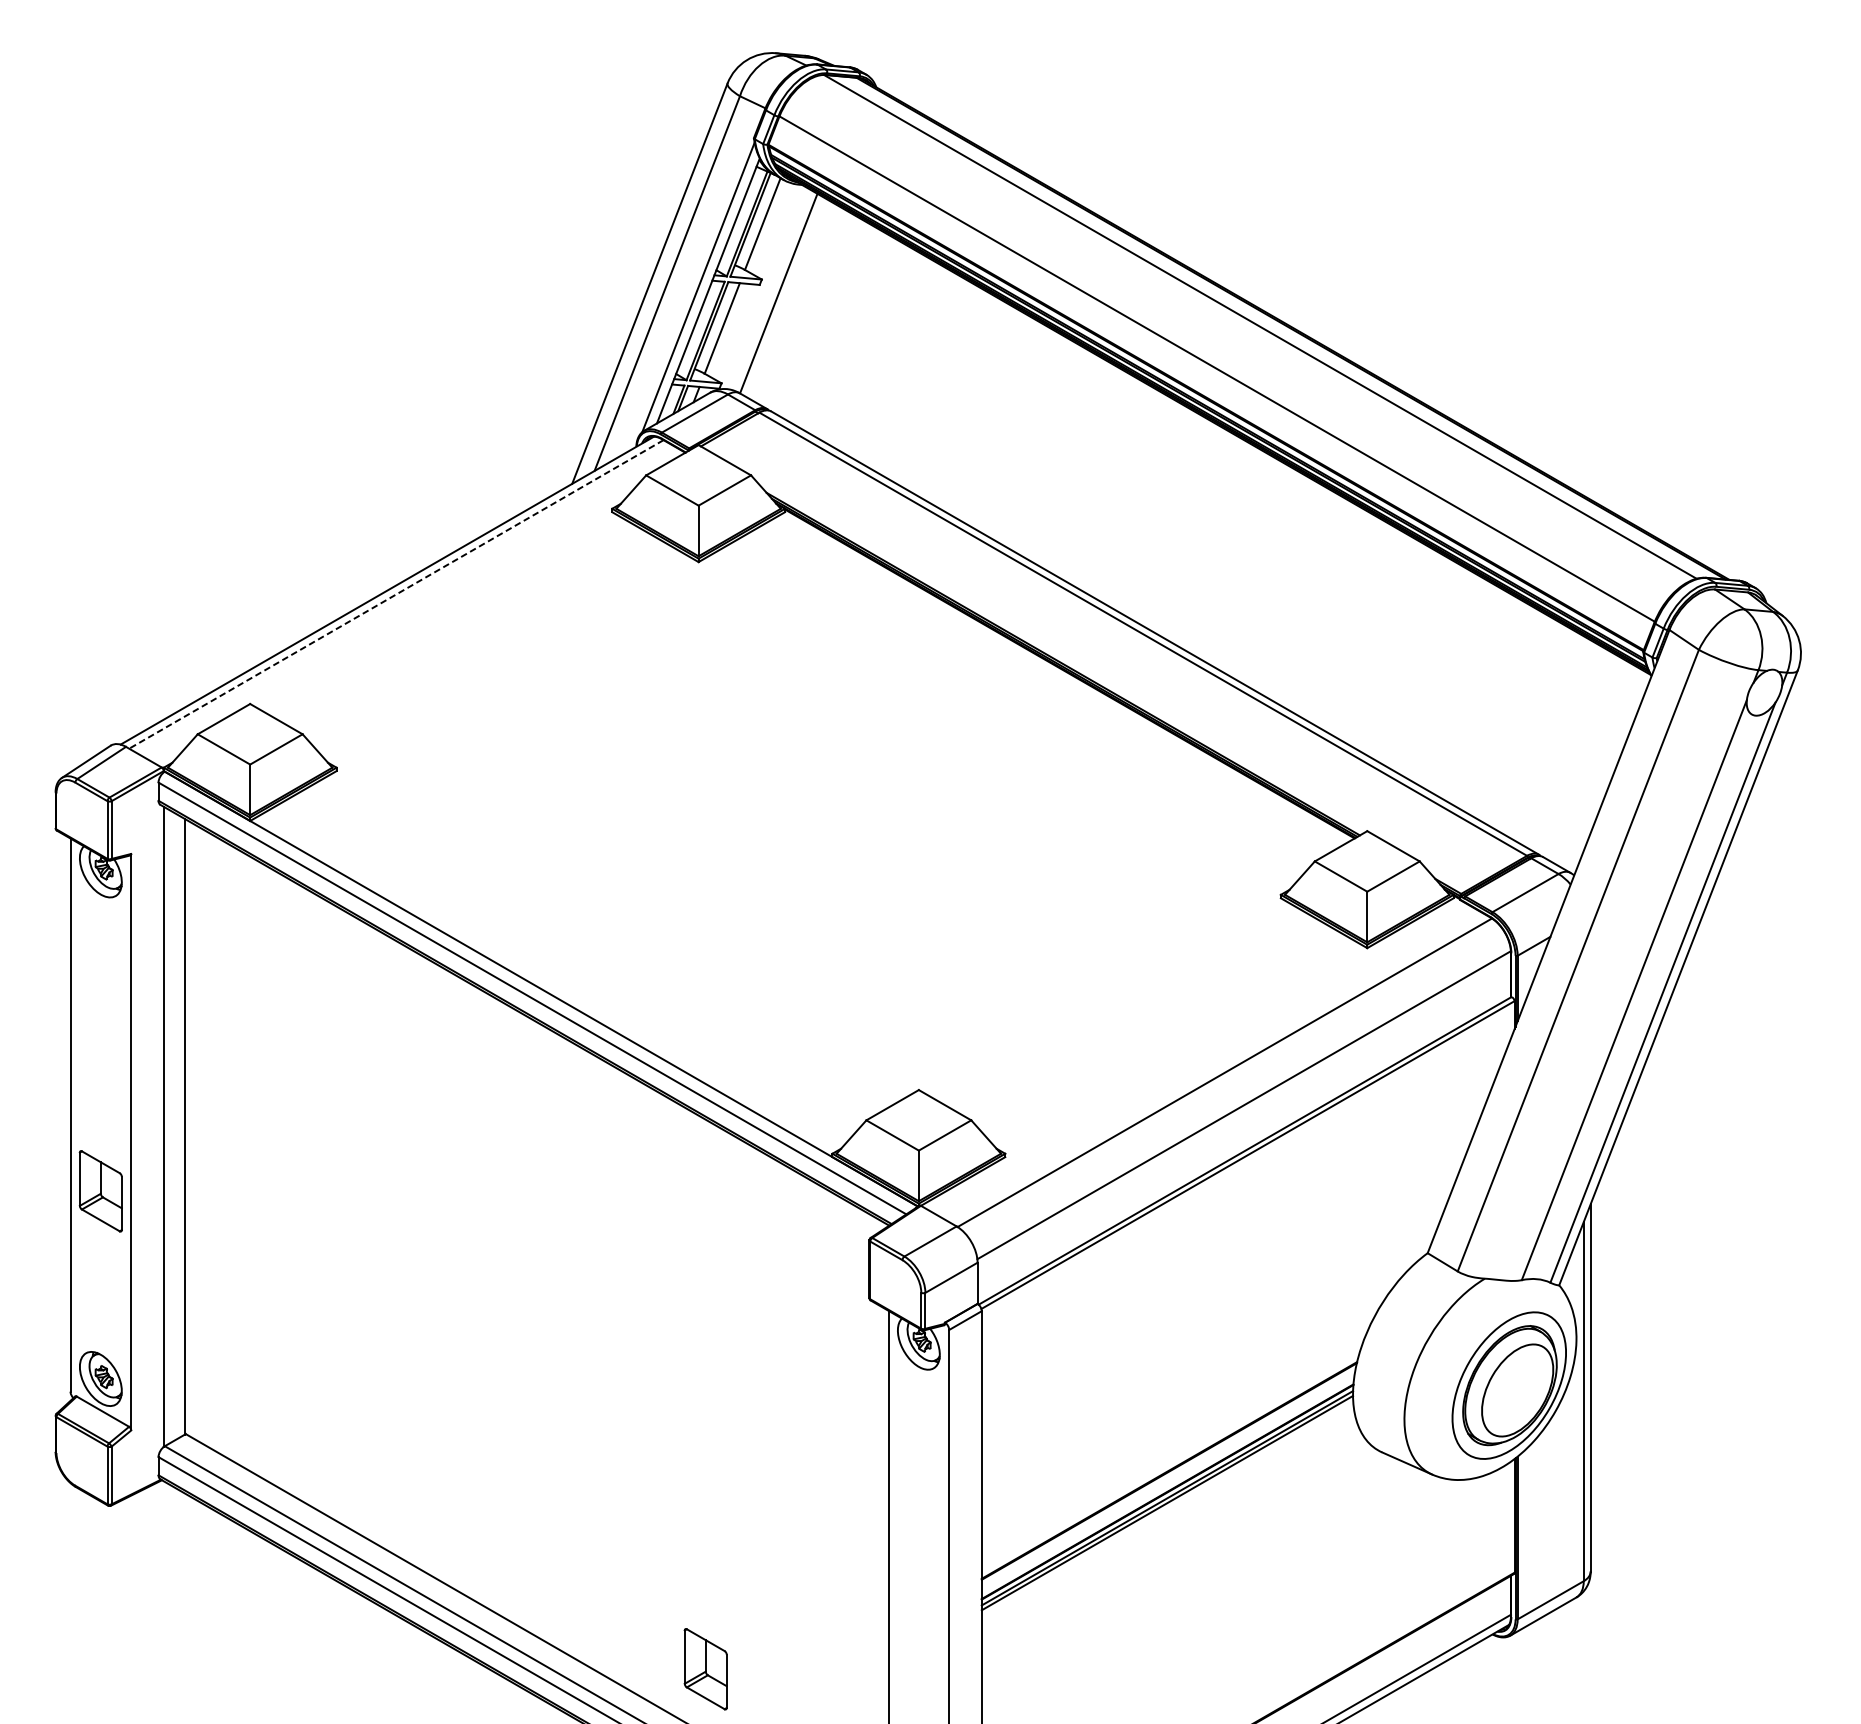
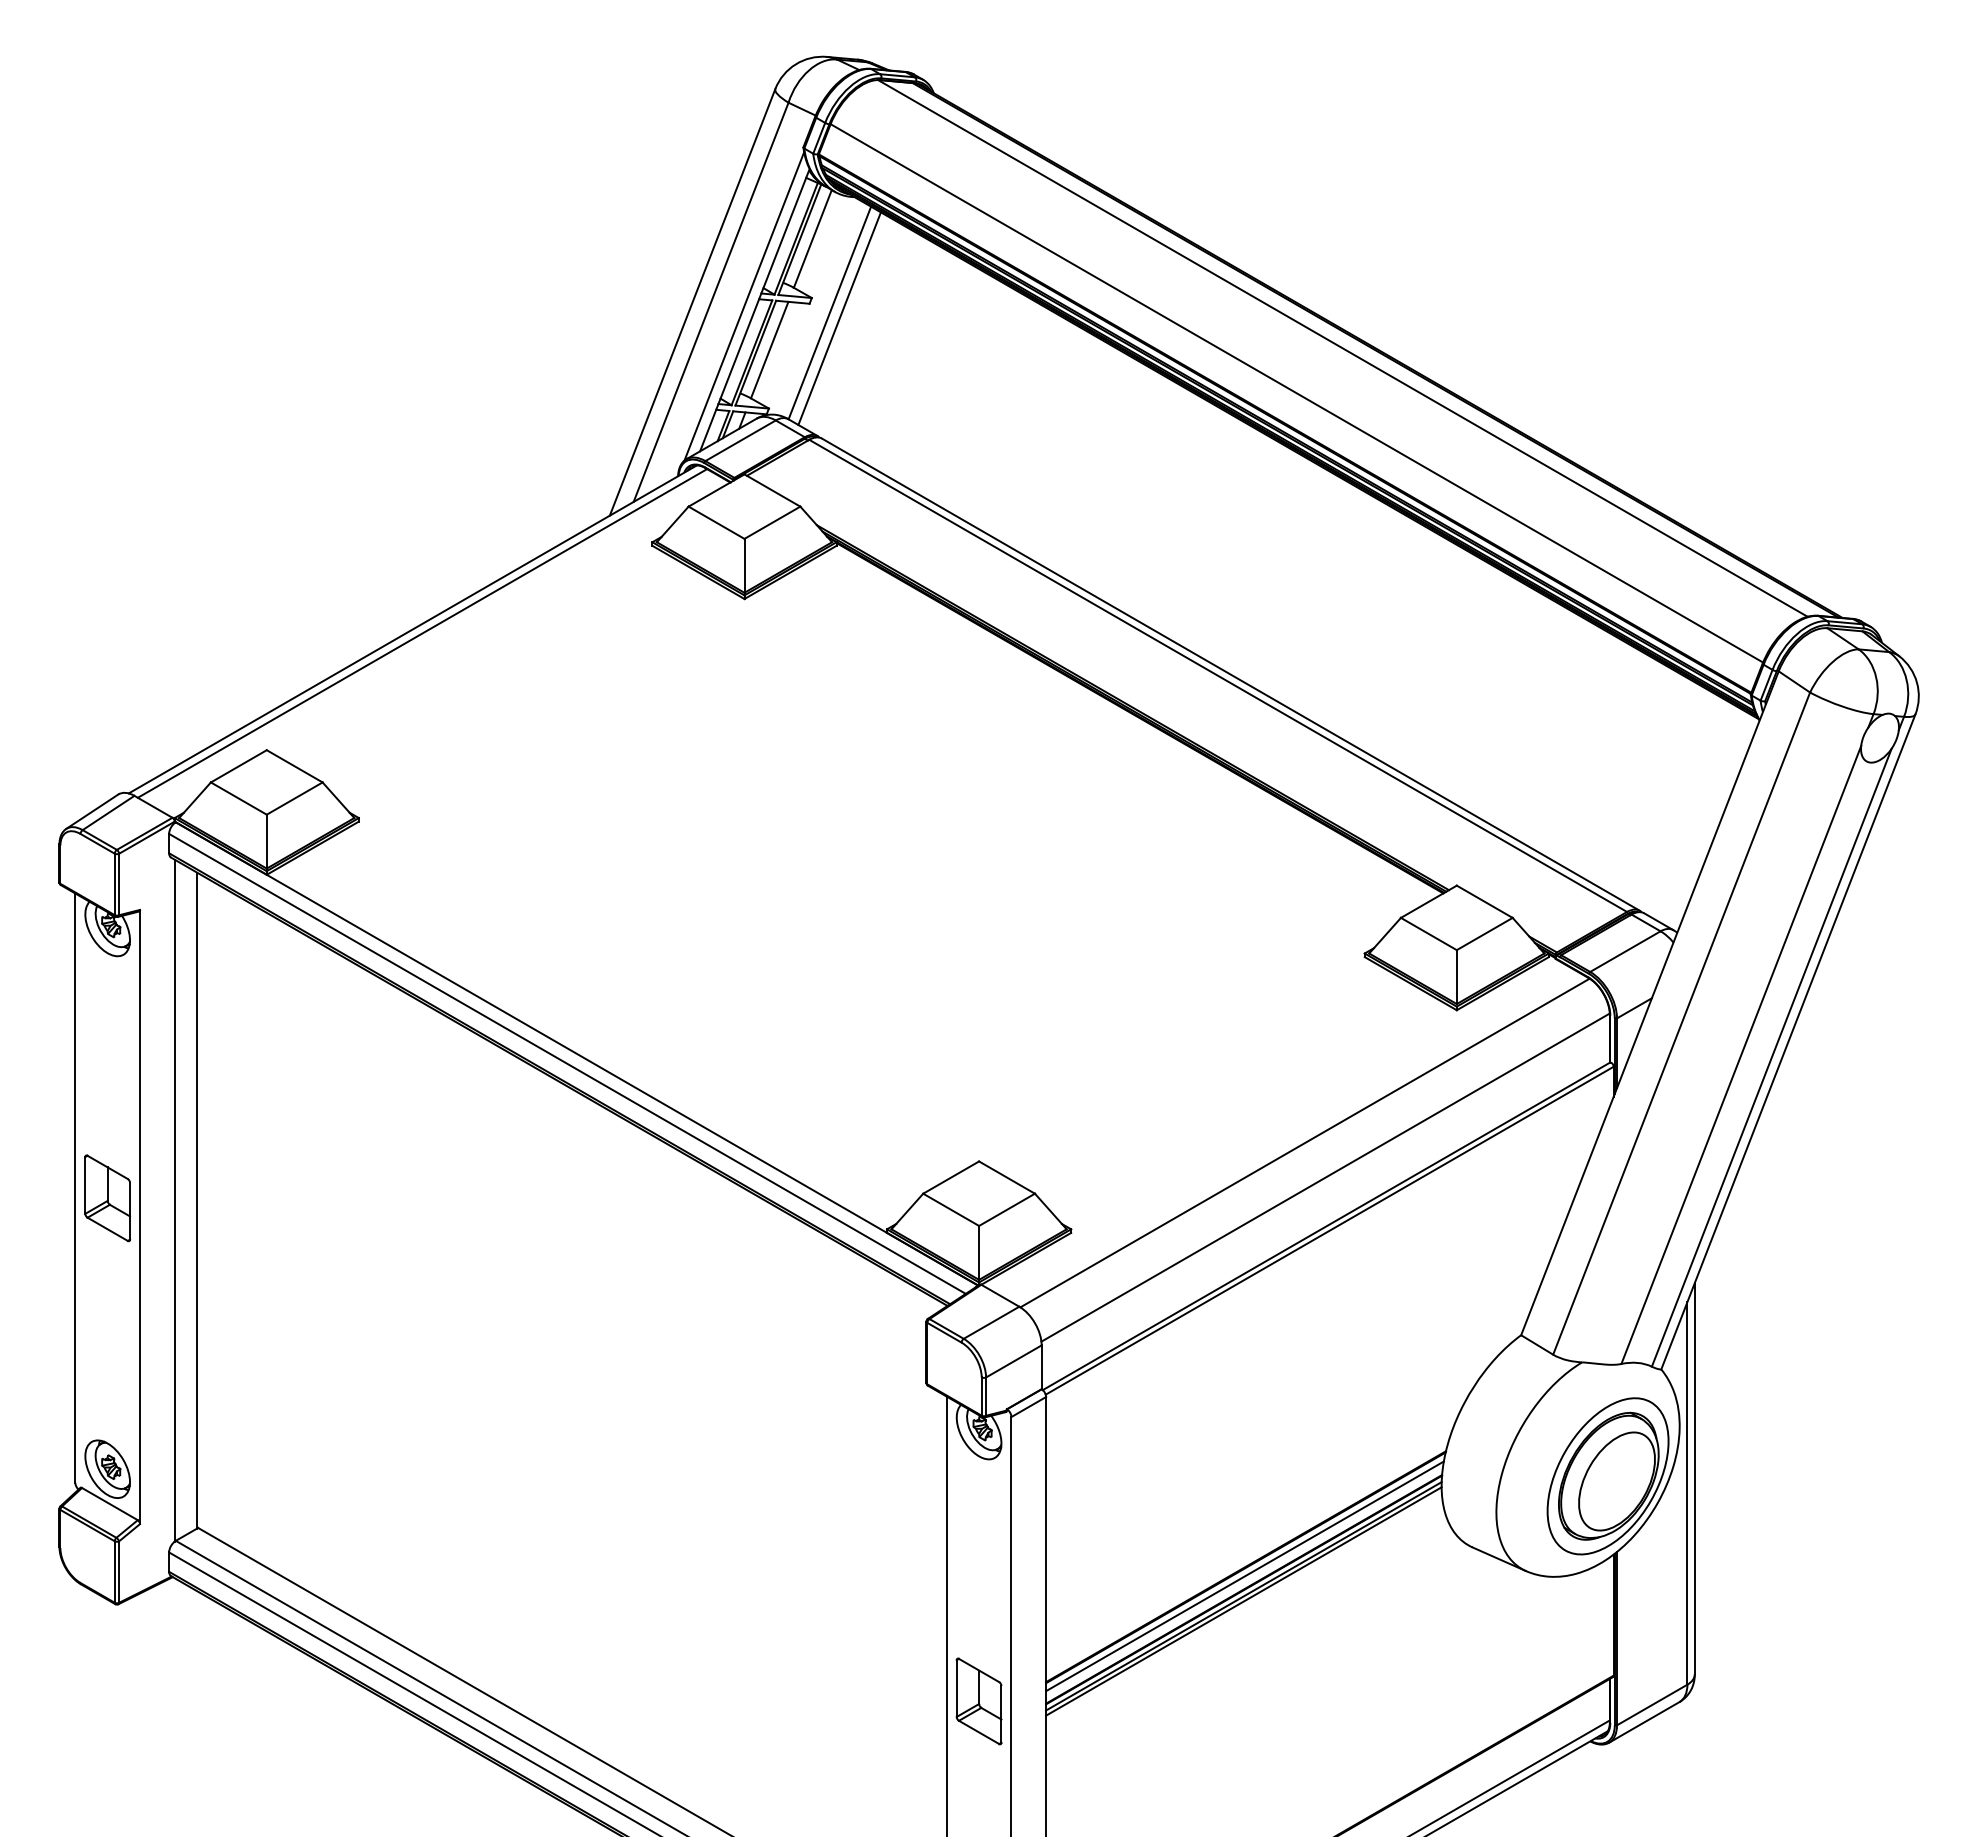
line: (787, 298) -> (839, 318), added
line: (396, 594) -> (422, 633), dashed -> solid
part: (100, 1191) -> (107, 1198), moved
line: (1167, 1479) -> (1244, 1576), added
part: (705, 1669) -> (978, 1701), moved

